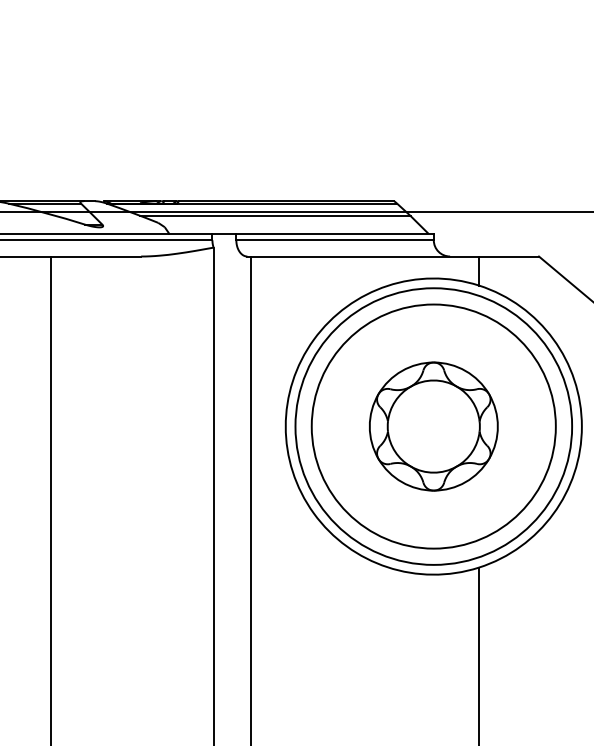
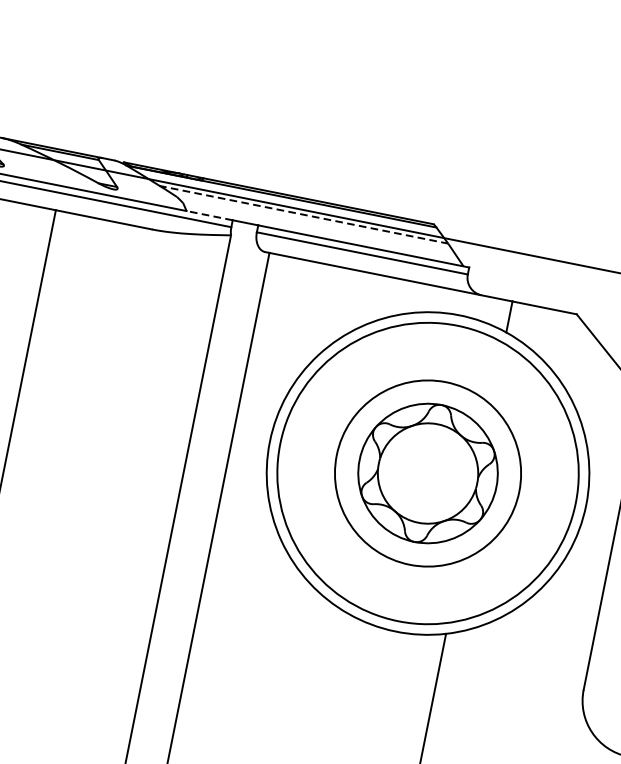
line: (275, 216) -> (303, 215), solid -> dashed
line: (190, 233) -> (209, 215), solid -> dashed
circle: (433, 426) -> (427, 473), size x0.7

